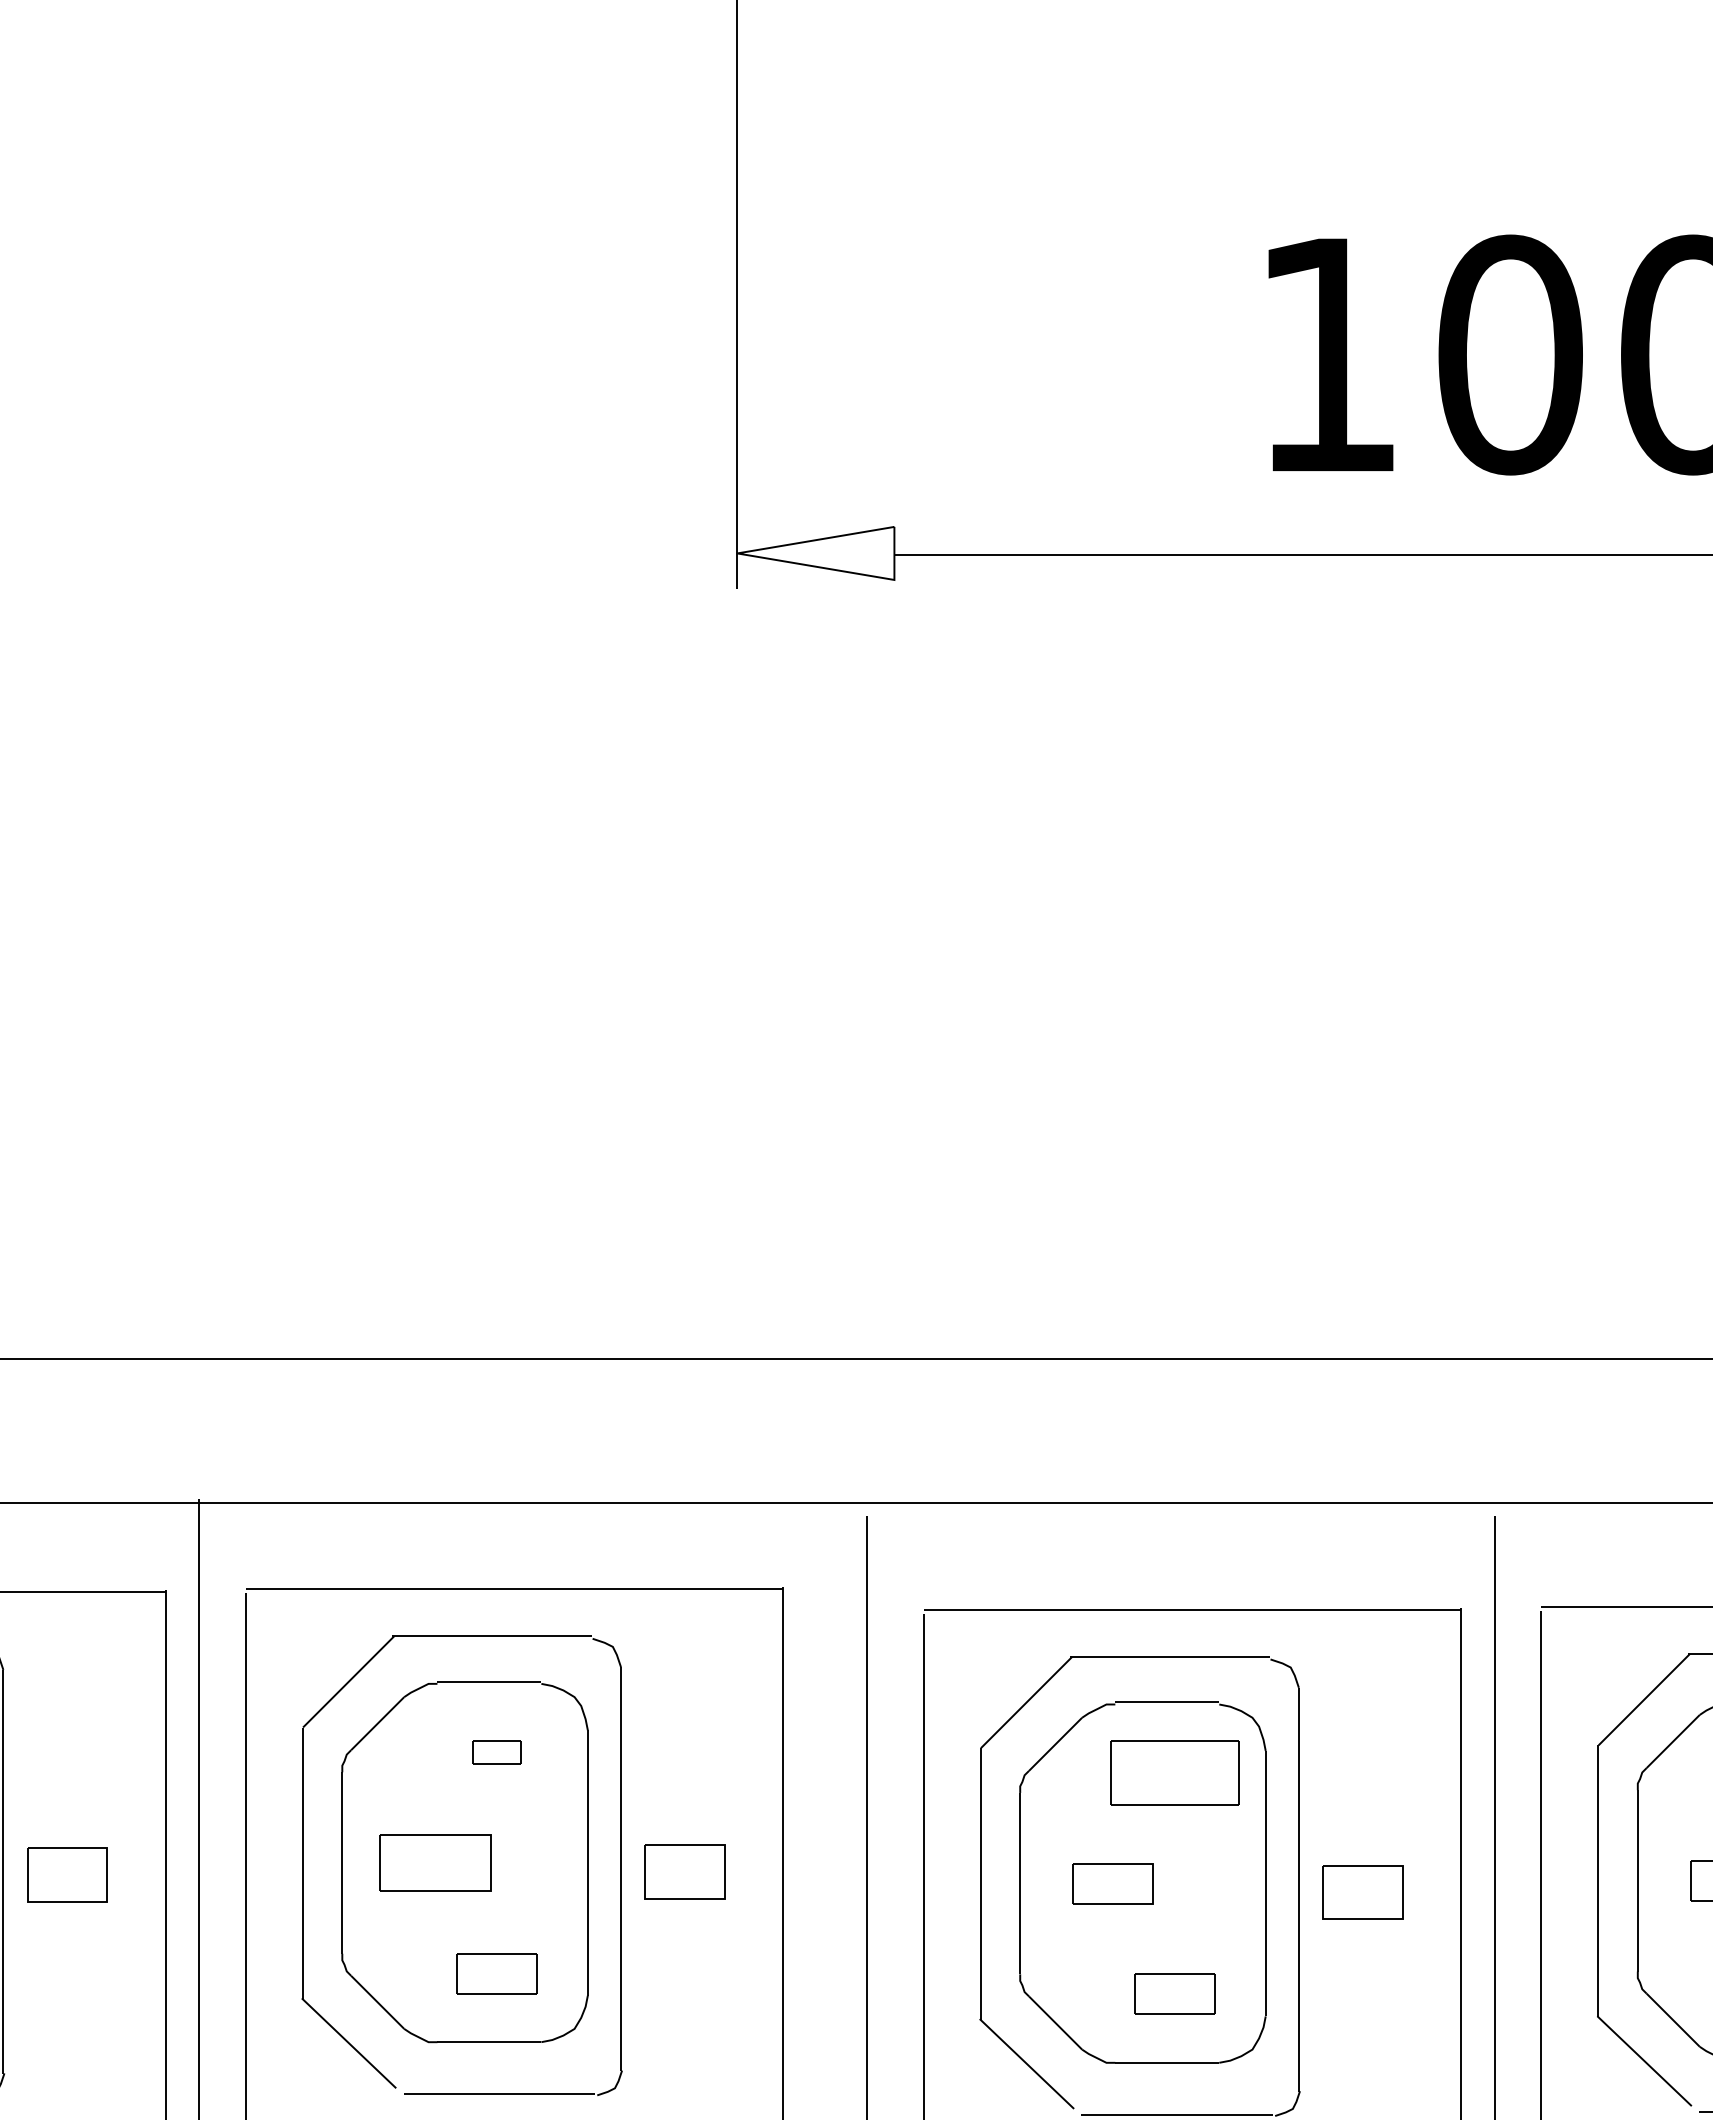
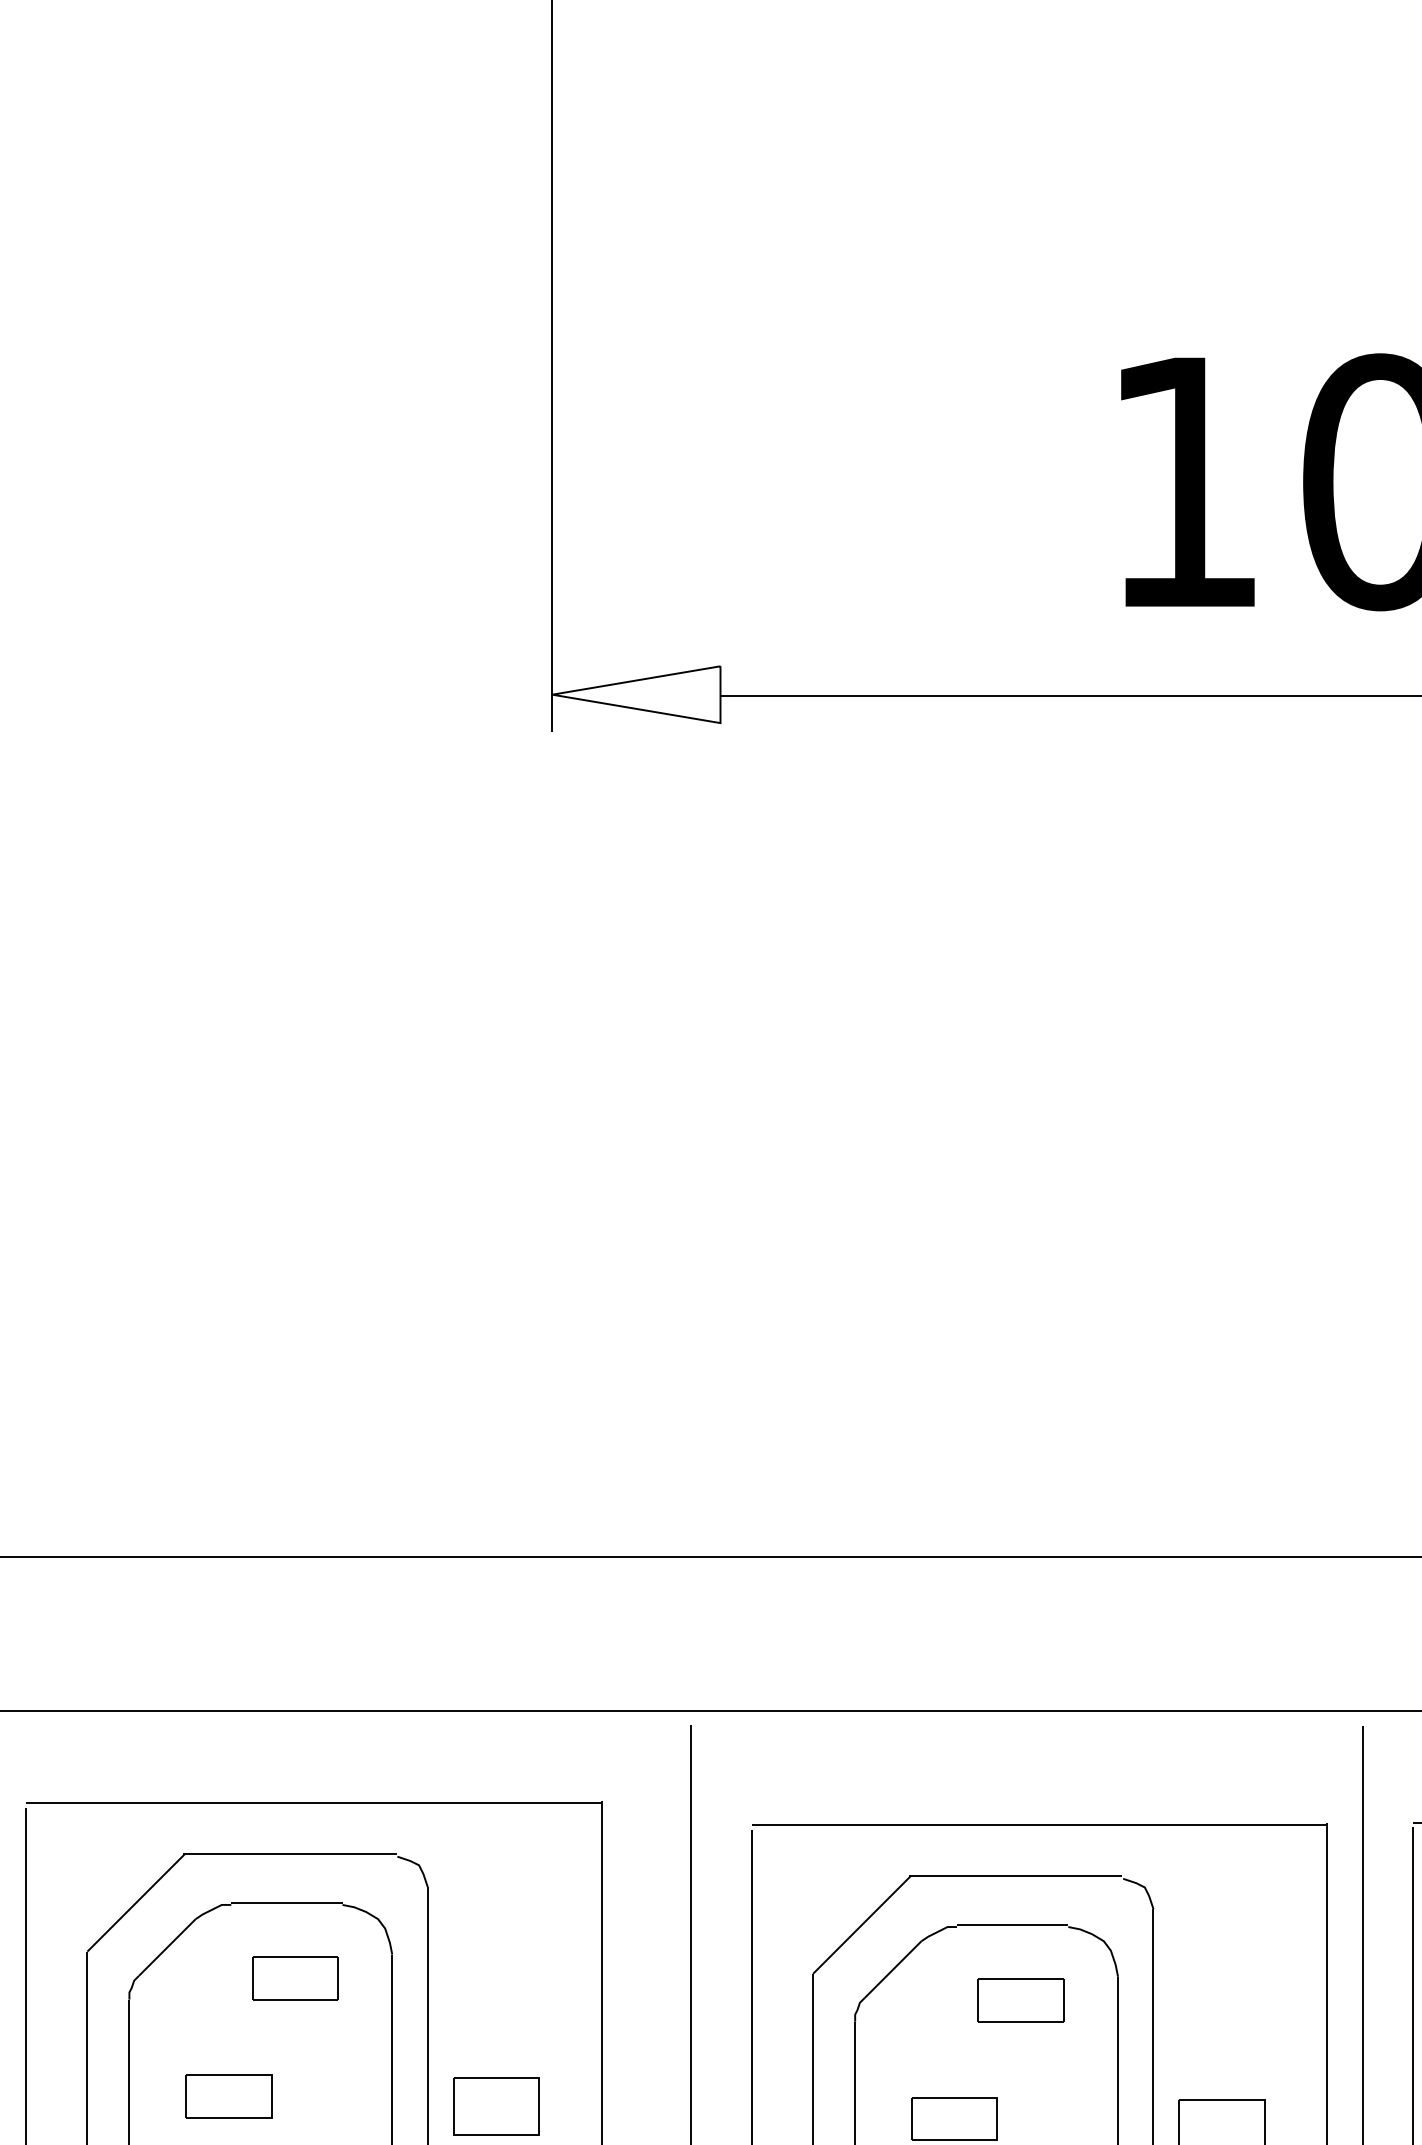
part: (496, 1752) -> (294, 1978), size x1.67
part: (1174, 1772) -> (1020, 1999), size x0.62
part: (434, 1862) -> (228, 2096), size x0.71

